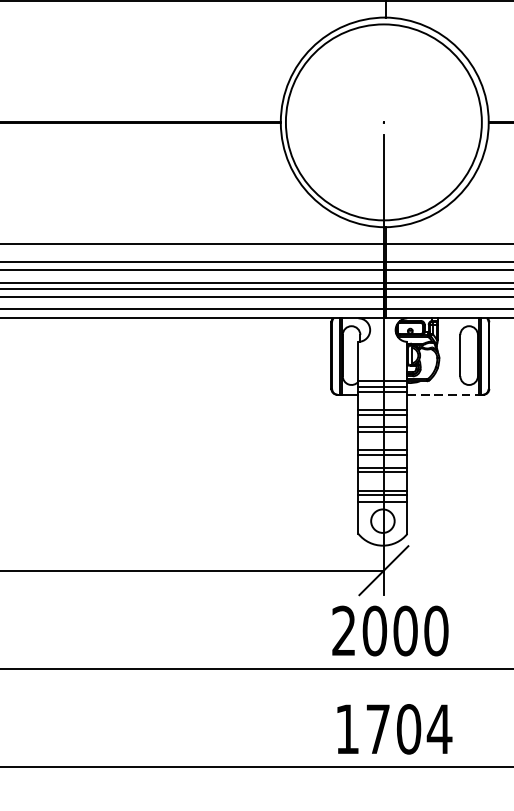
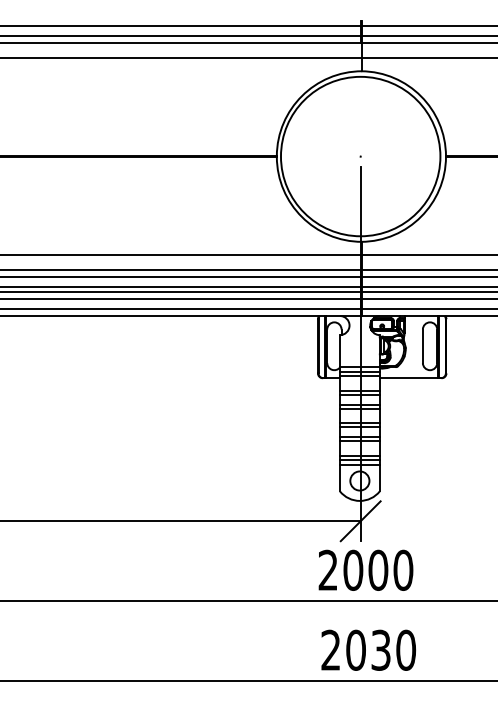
line: (443, 395) -> (409, 378), dashed -> solid
text: (393, 728) -> (368, 649), 1704 -> 2030

